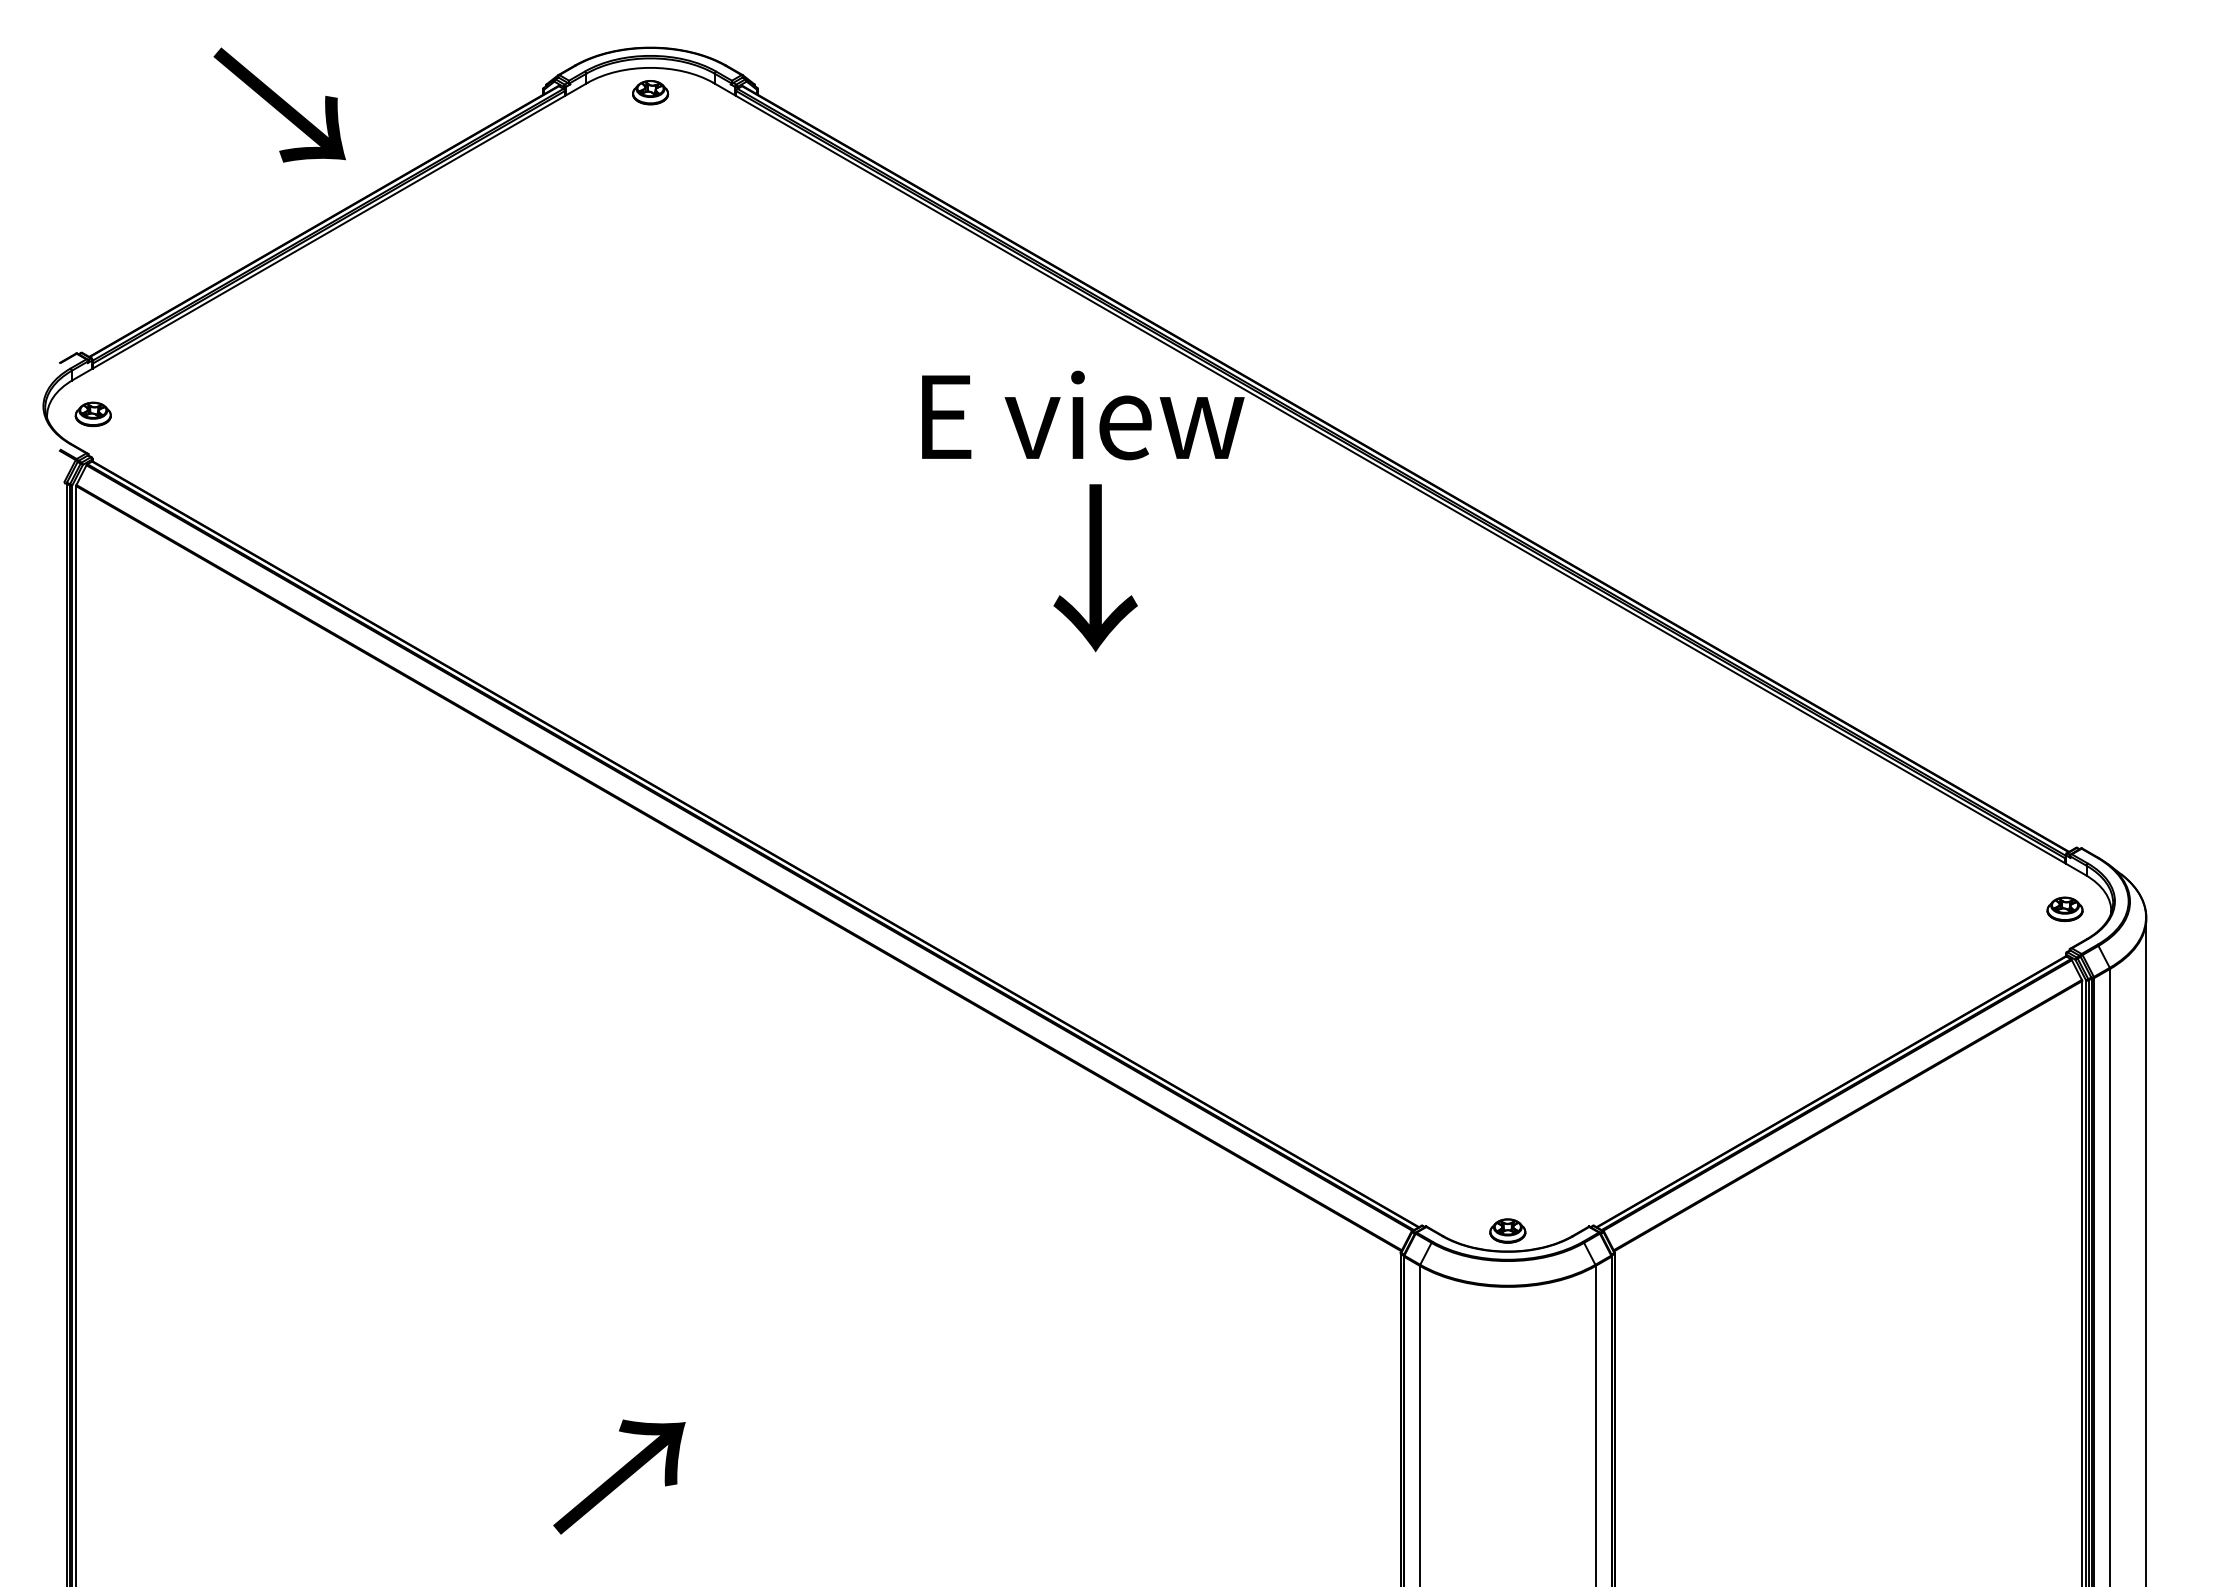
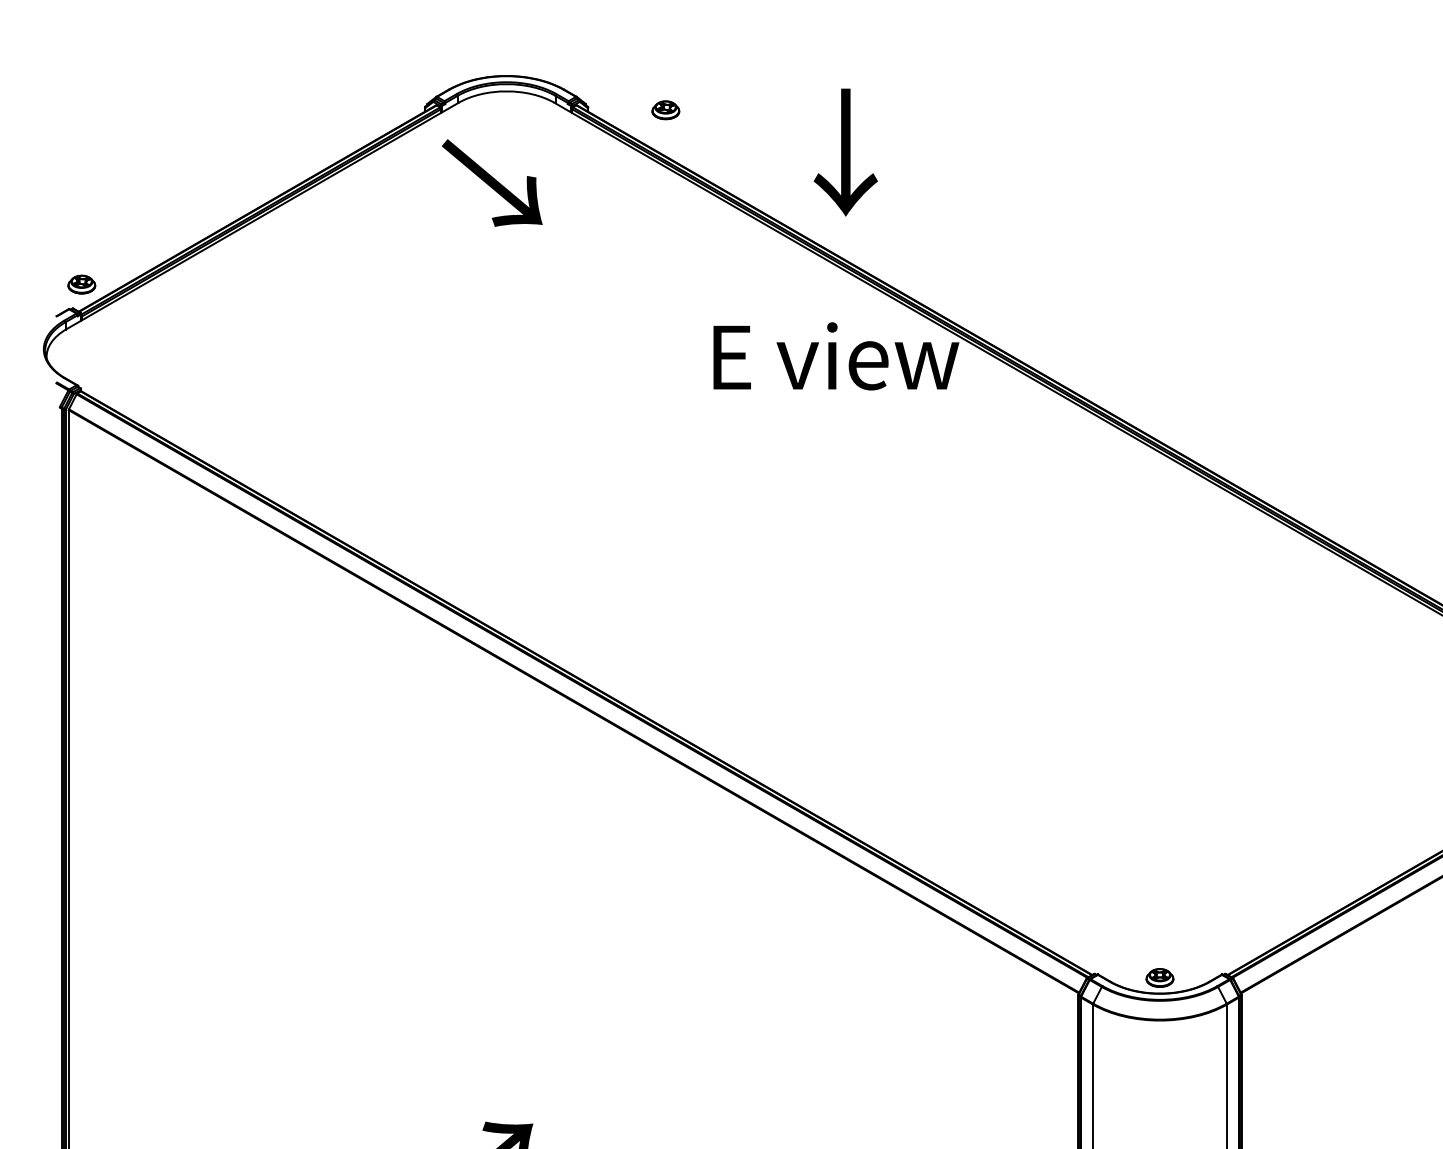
part: (650, 92) -> (665, 110), moved
text: (279, 104) -> (492, 182), moved
part: (92, 414) -> (81, 284), moved
text: (1095, 568) -> (845, 152), moved

